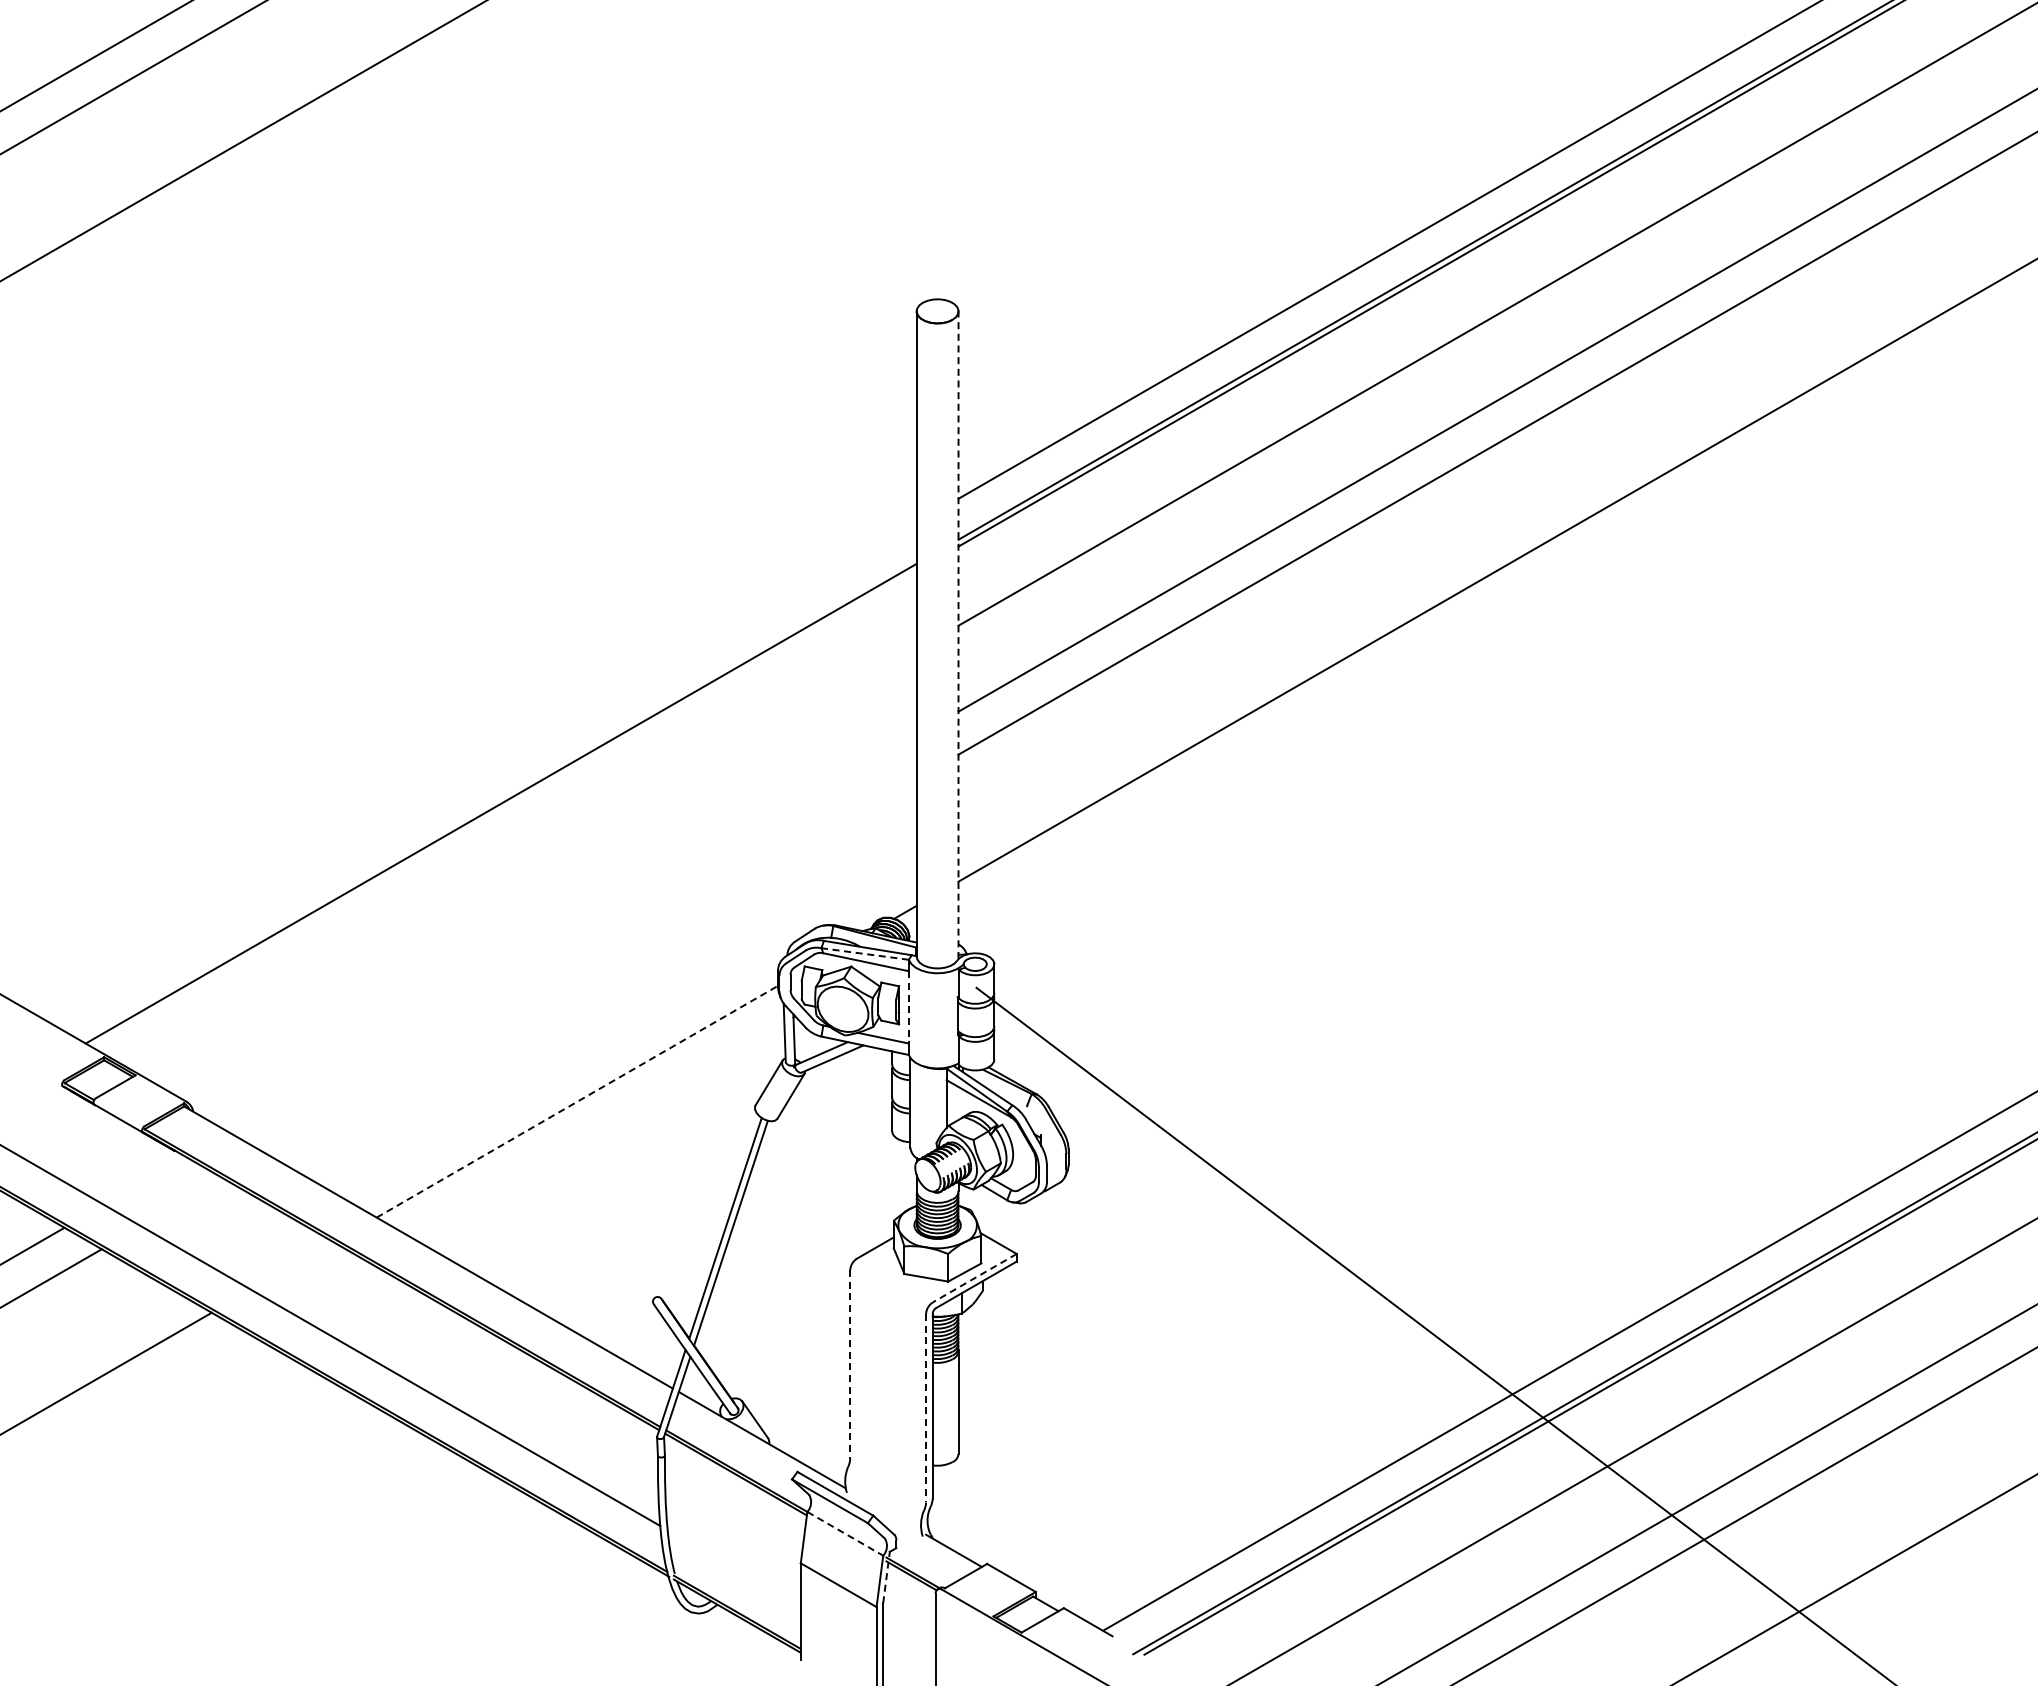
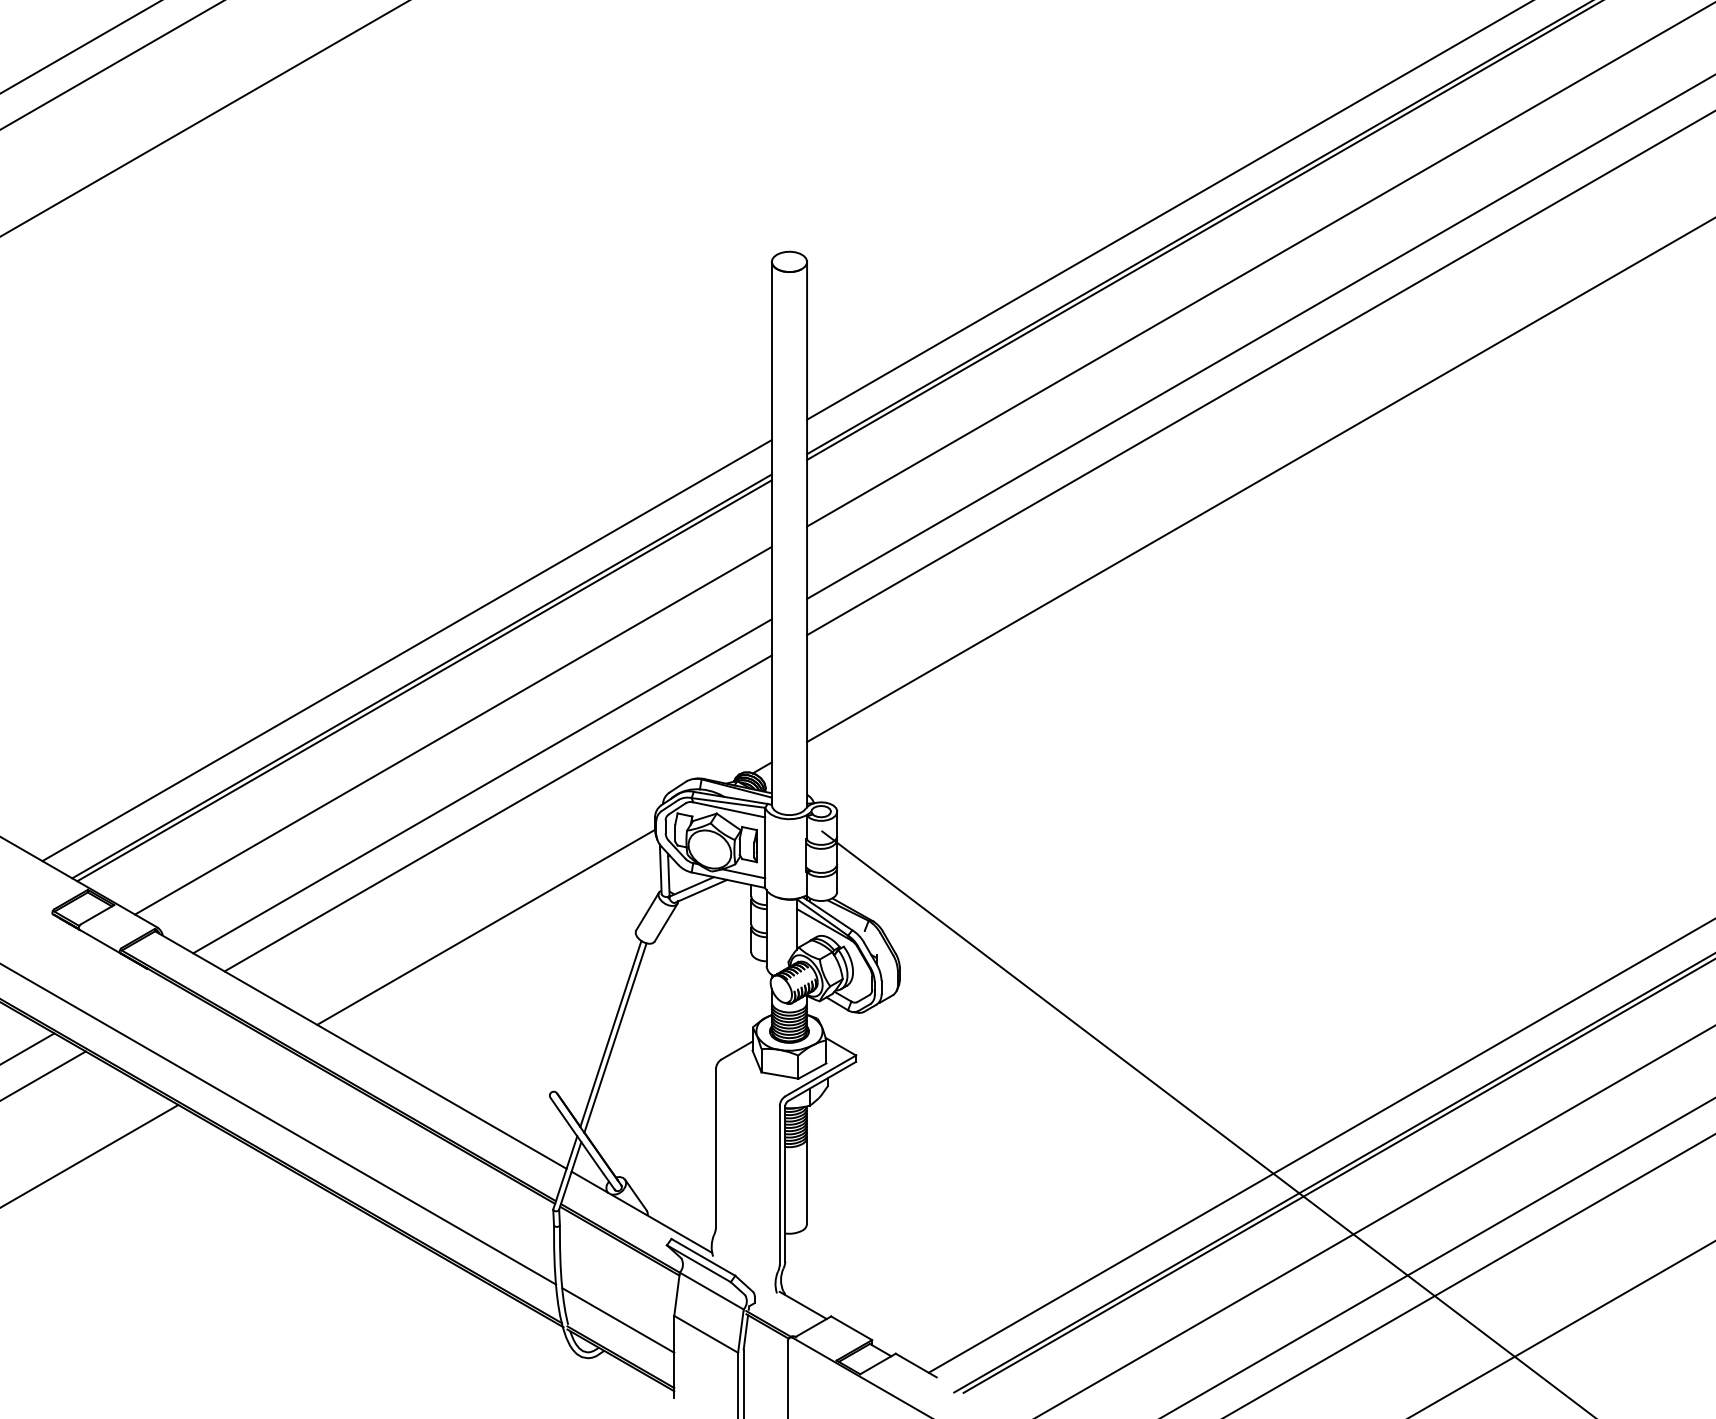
line: (958, 635) -> (807, 534), dashed -> solid
line: (483, 772) -> (407, 650), added
line: (503, 808) -> (424, 680), added
line: (538, 867) -> (453, 730), added
line: (572, 933) -> (482, 785), added
line: (864, 953) -> (727, 802), dashed -> solid
line: (591, 966) -> (498, 813), added
line: (908, 1007) -> (764, 847), dashed -> solid
line: (577, 1101) -> (486, 927), dashed -> solid
line: (974, 1278) -> (820, 1076), dashed -> solid
line: (850, 1364) -> (716, 1148), dashed -> solid
line: (926, 1408) -> (780, 1185), dashed -> solid
line: (845, 1533) -> (711, 1290), dashed -> solid
line: (733, 1568) -> (617, 1320), added
line: (885, 1582) -> (745, 1332), dashed -> solid

